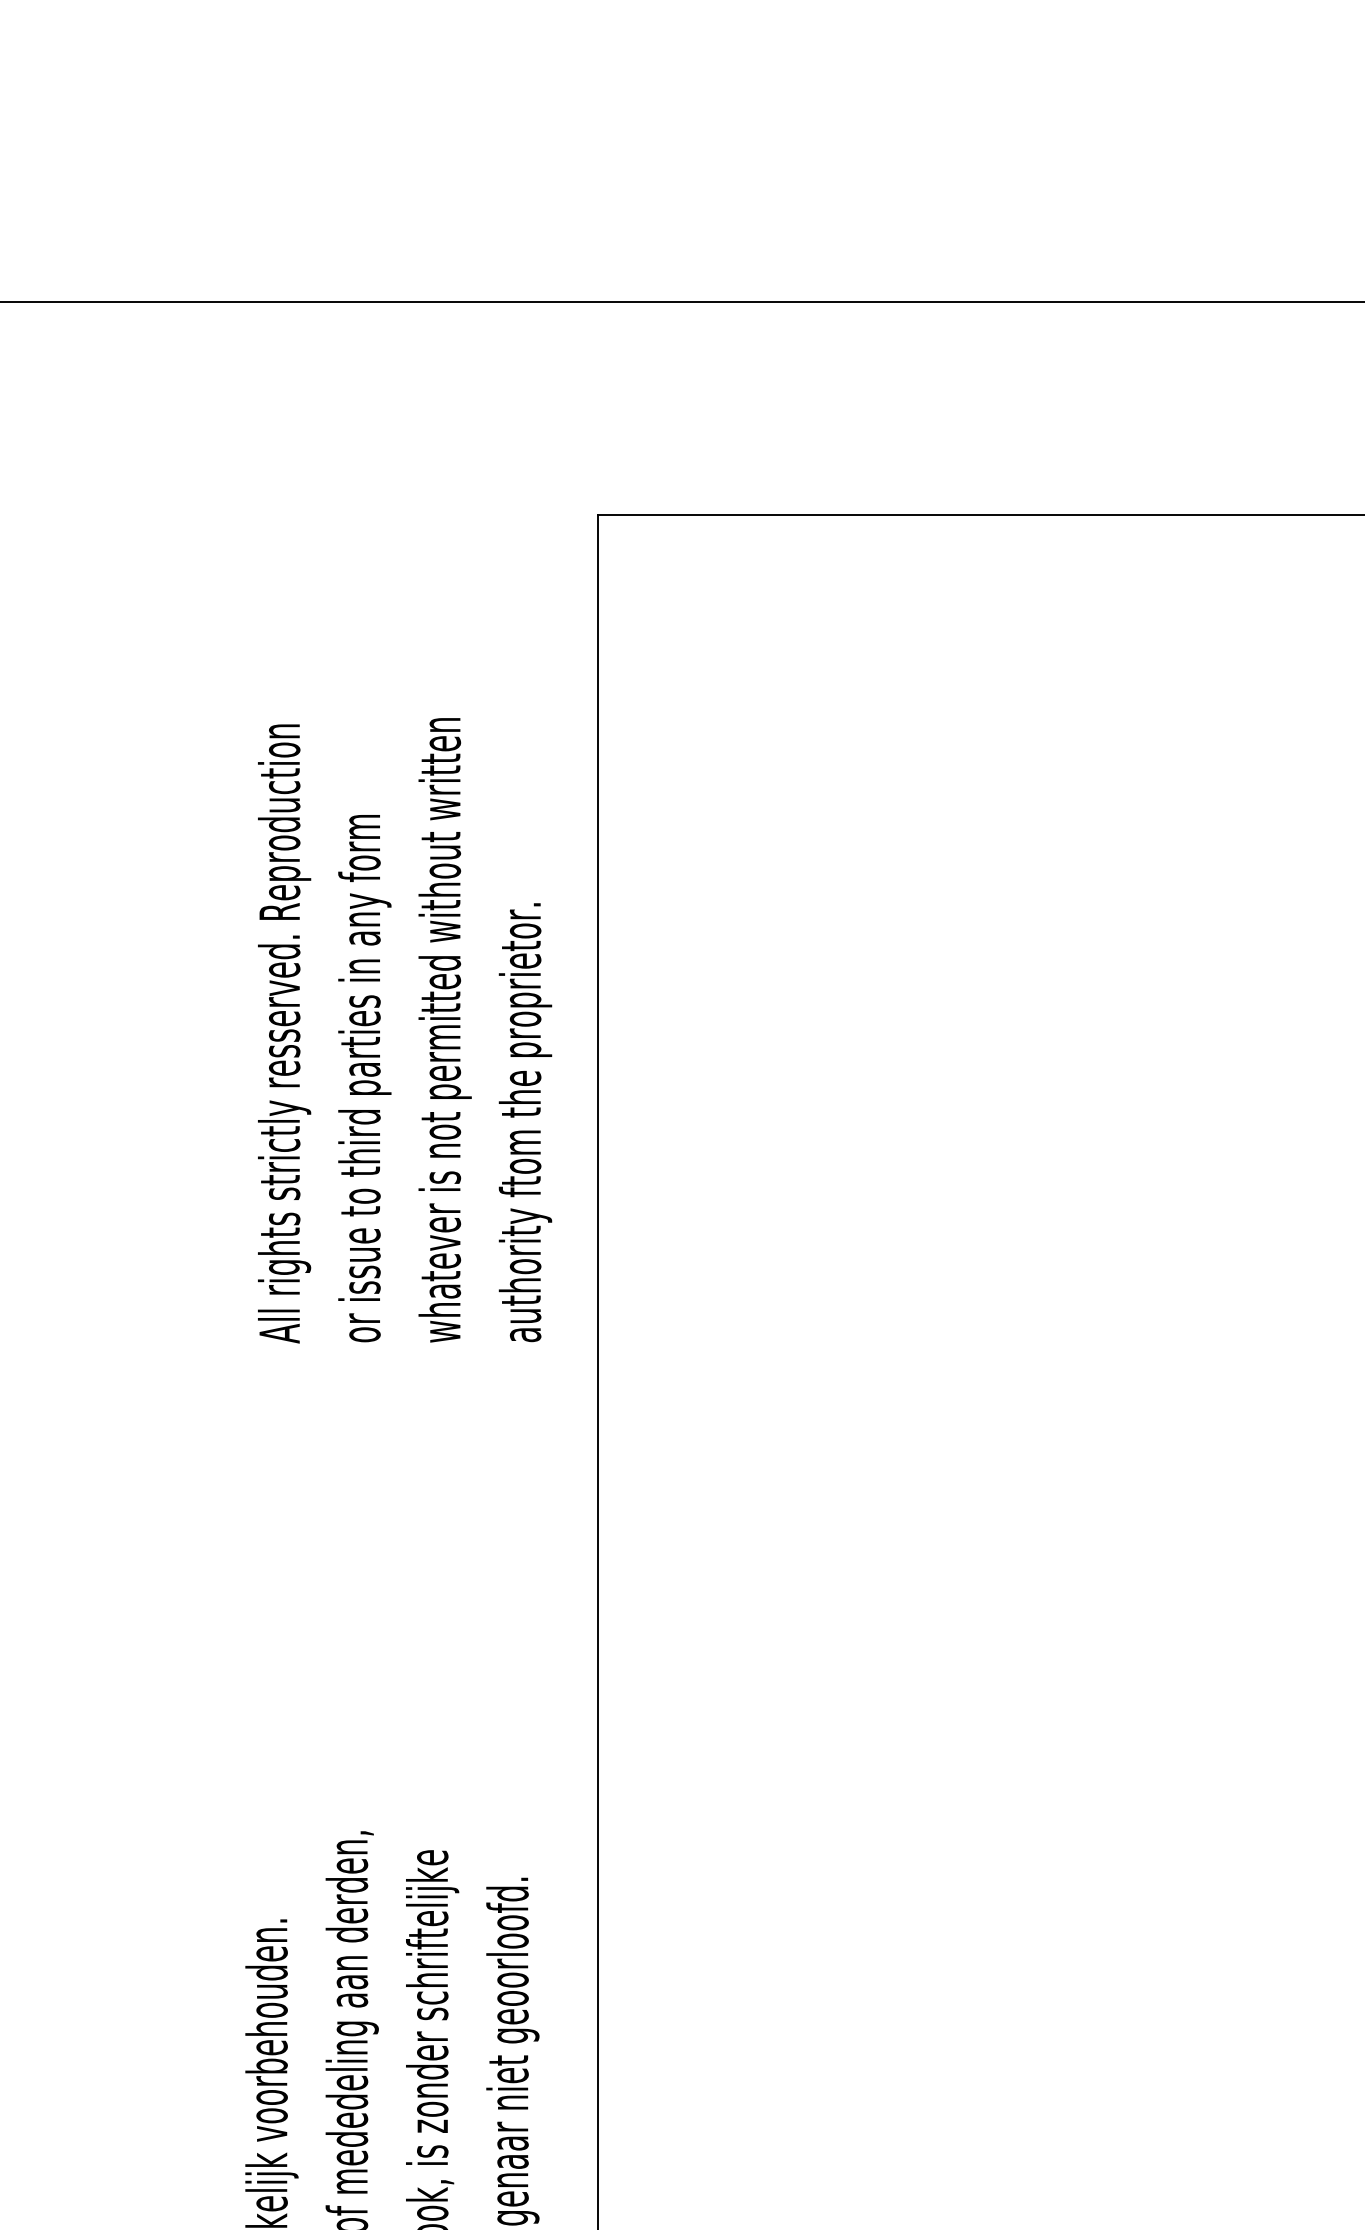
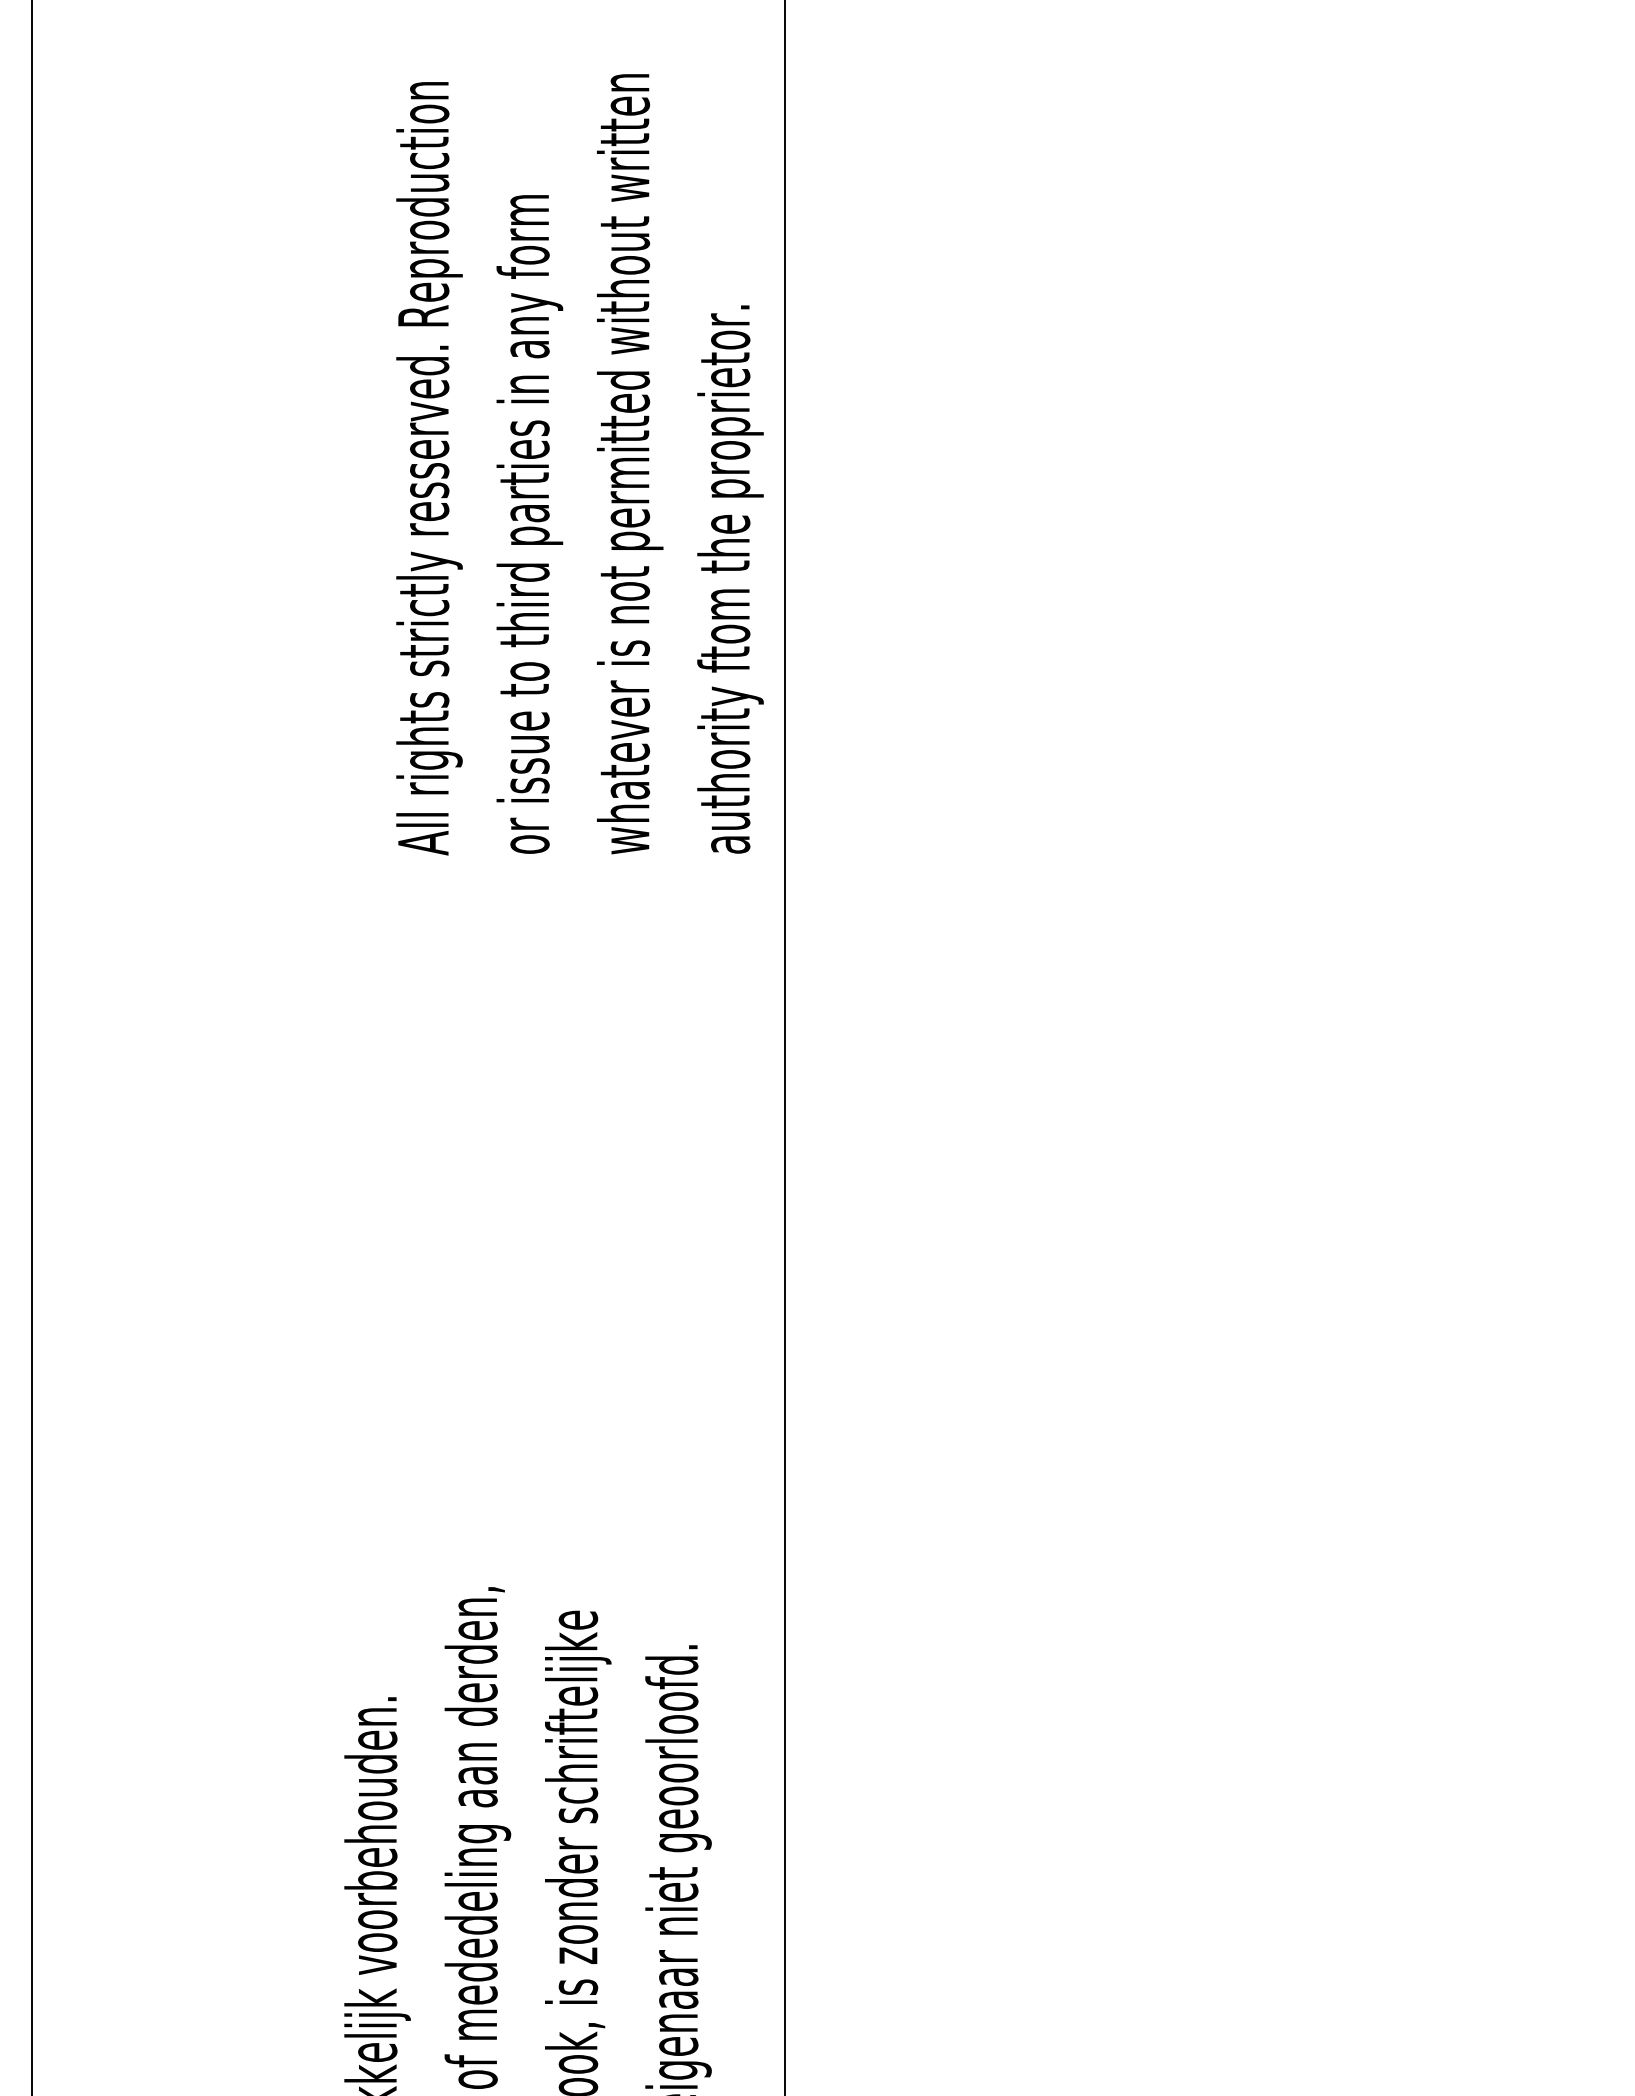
text: (405, 1030) -> (580, 464), moved

